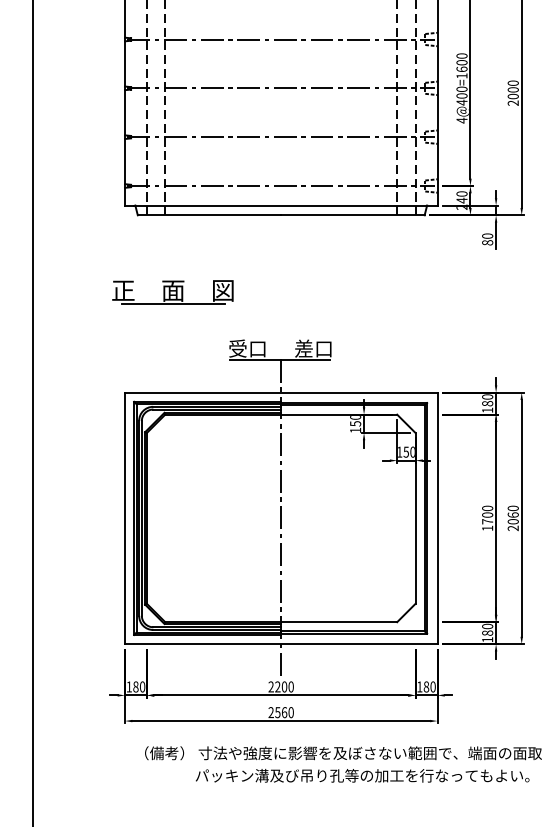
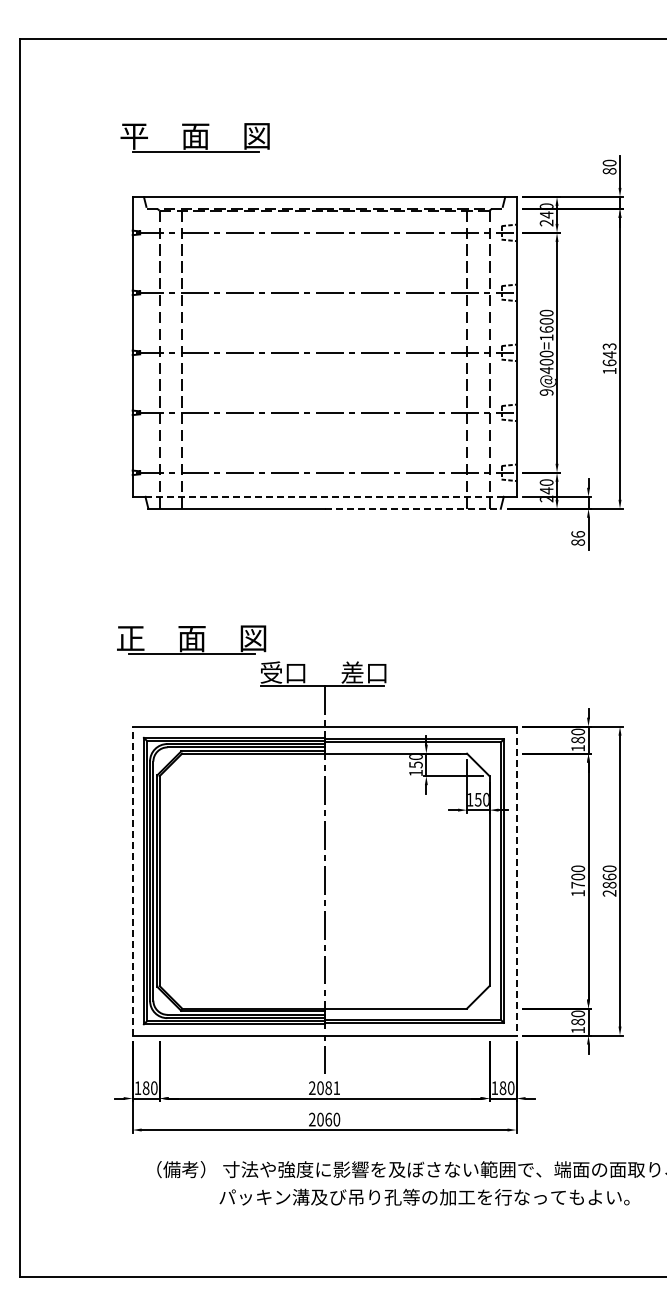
text: (513, 92) -> (609, 358), 2000 -> 1643
text: (461, 120) -> (546, 392), 4@400=1600 -> 9@400=1600
line: (280, 205) -> (323, 496), solid -> dashed
line: (353, 215) -> (413, 508), solid -> dashed
text: (487, 236) -> (577, 534), 80 -> 86
part: (172, 291) -> (191, 639), moved
line: (124, 517) -> (132, 880), solid -> dashed
line: (437, 518) -> (516, 881), solid -> dashed
text: (513, 521) -> (609, 884), 2060 -> 2860
text: (284, 687) -> (328, 1088), 2200 -> 2081
text: (277, 712) -> (320, 1119), 2560 -> 2060

